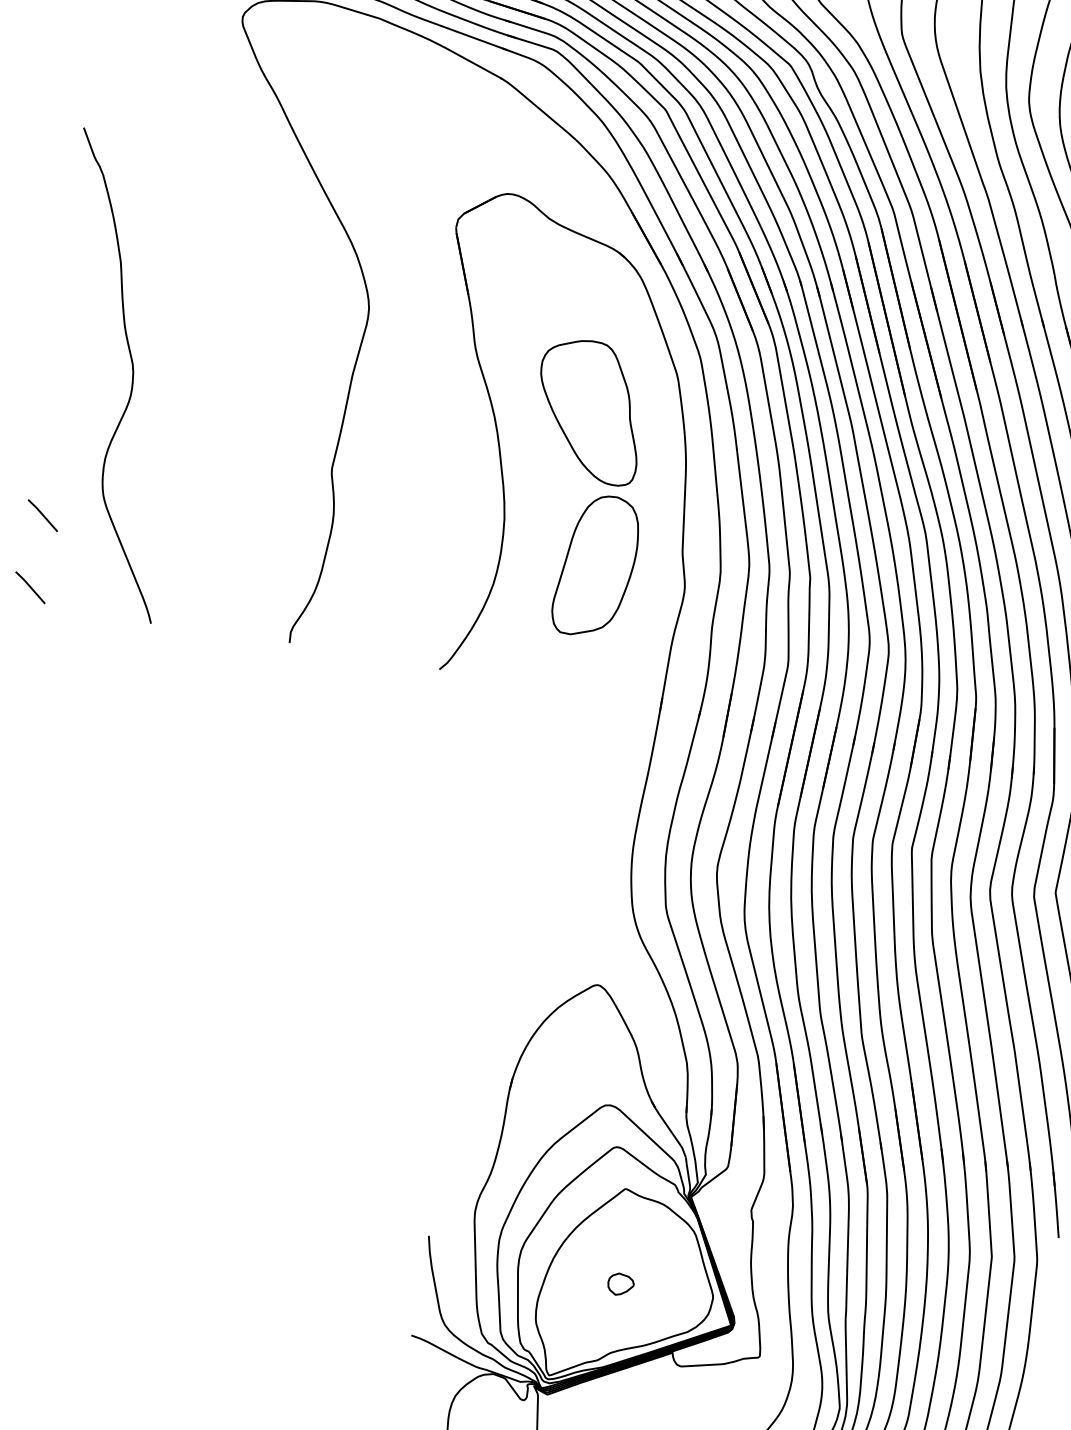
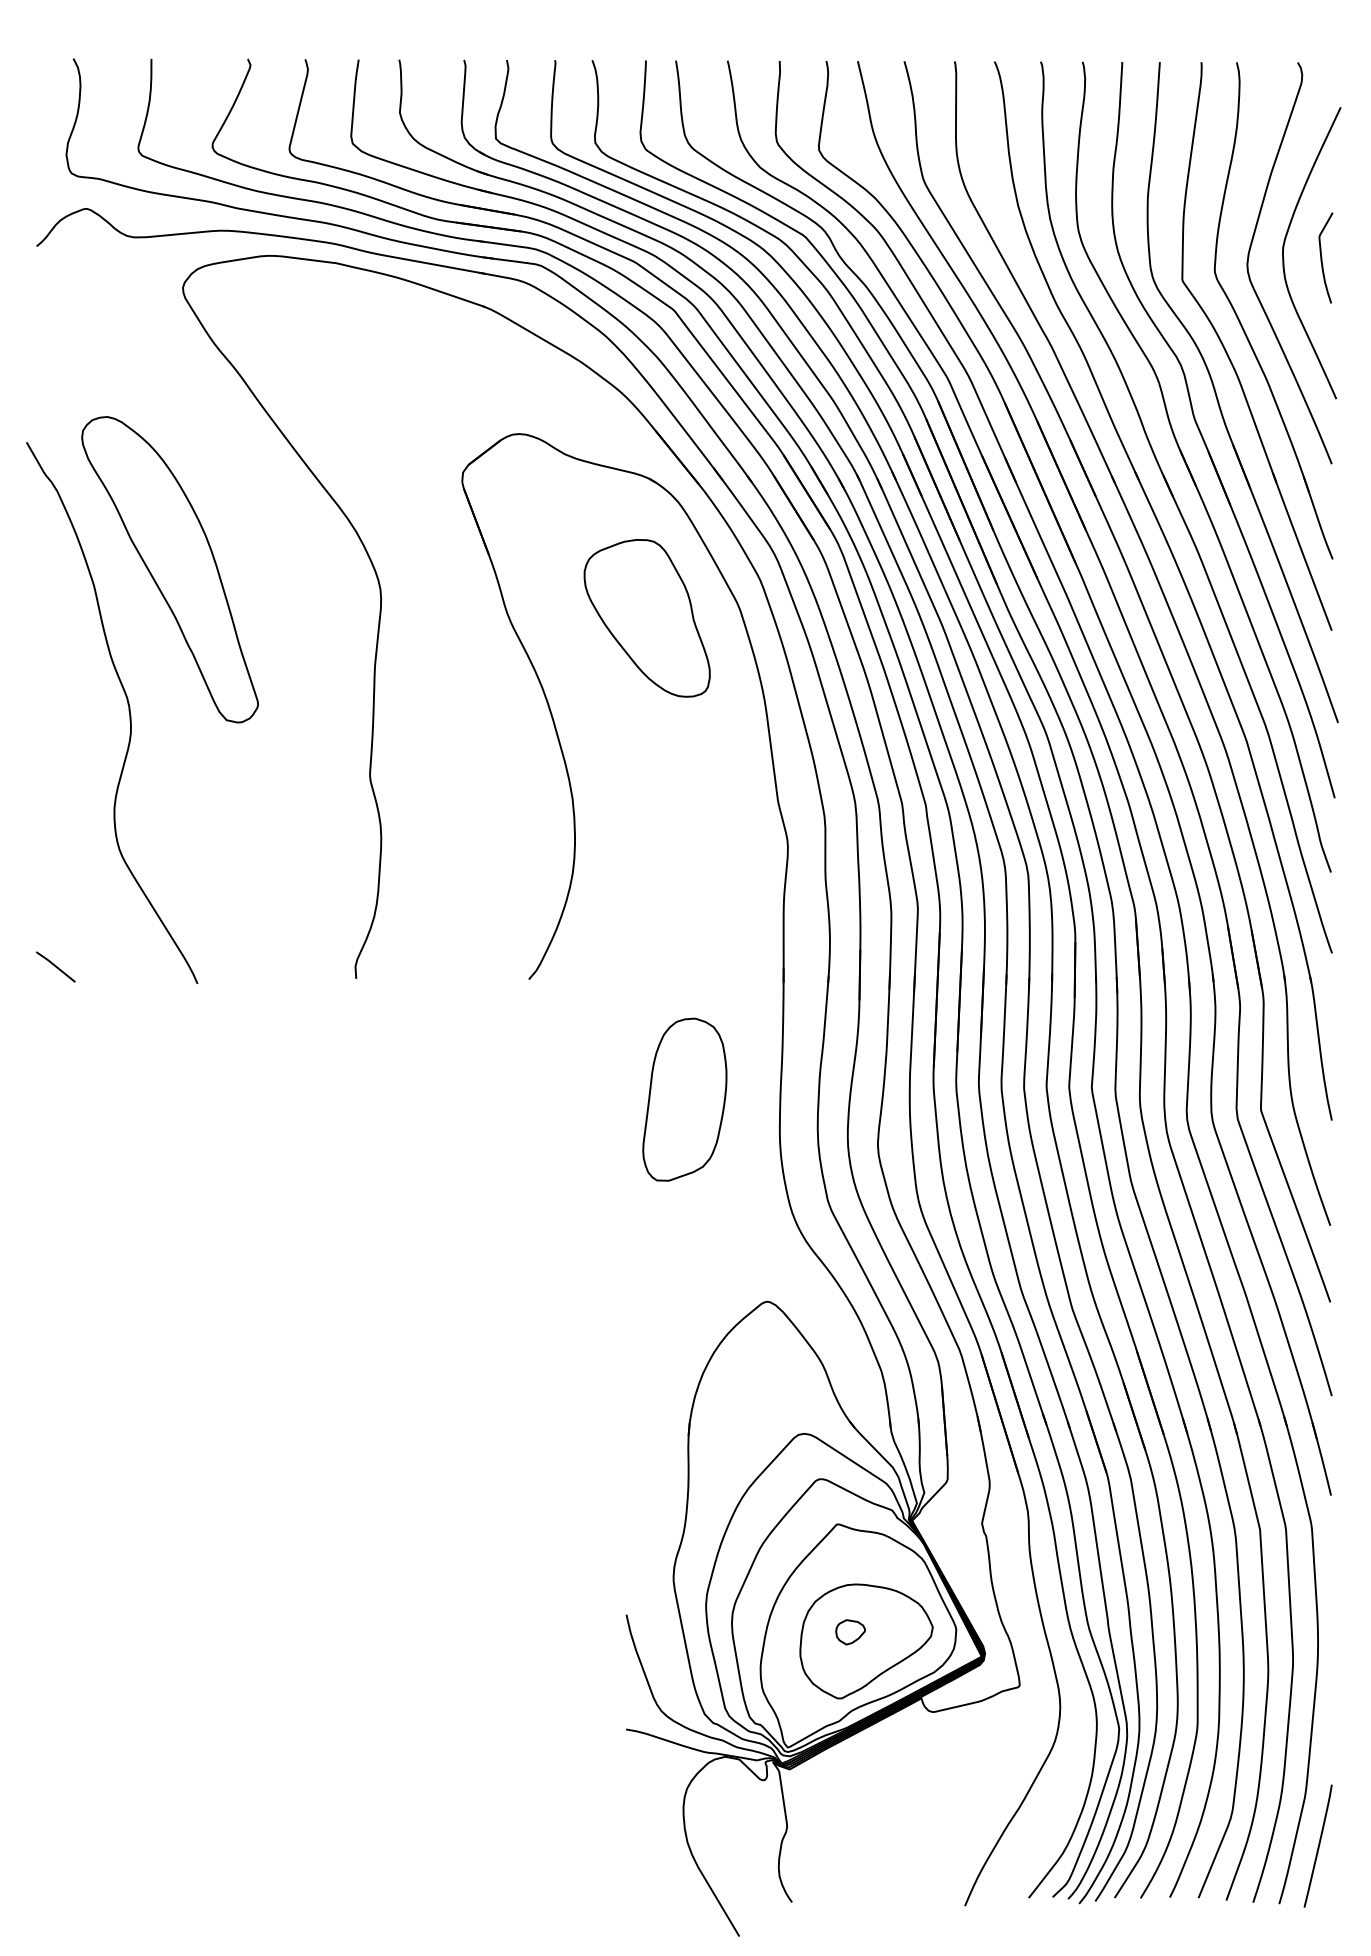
part: (188, 259) -> (169, 569), added
part: (589, 411) -> (646, 618), moved
line: (42, 515) -> (55, 883), removed
part: (596, 566) -> (684, 1099), moved
part: (633, 1295) -> (866, 1641), added

